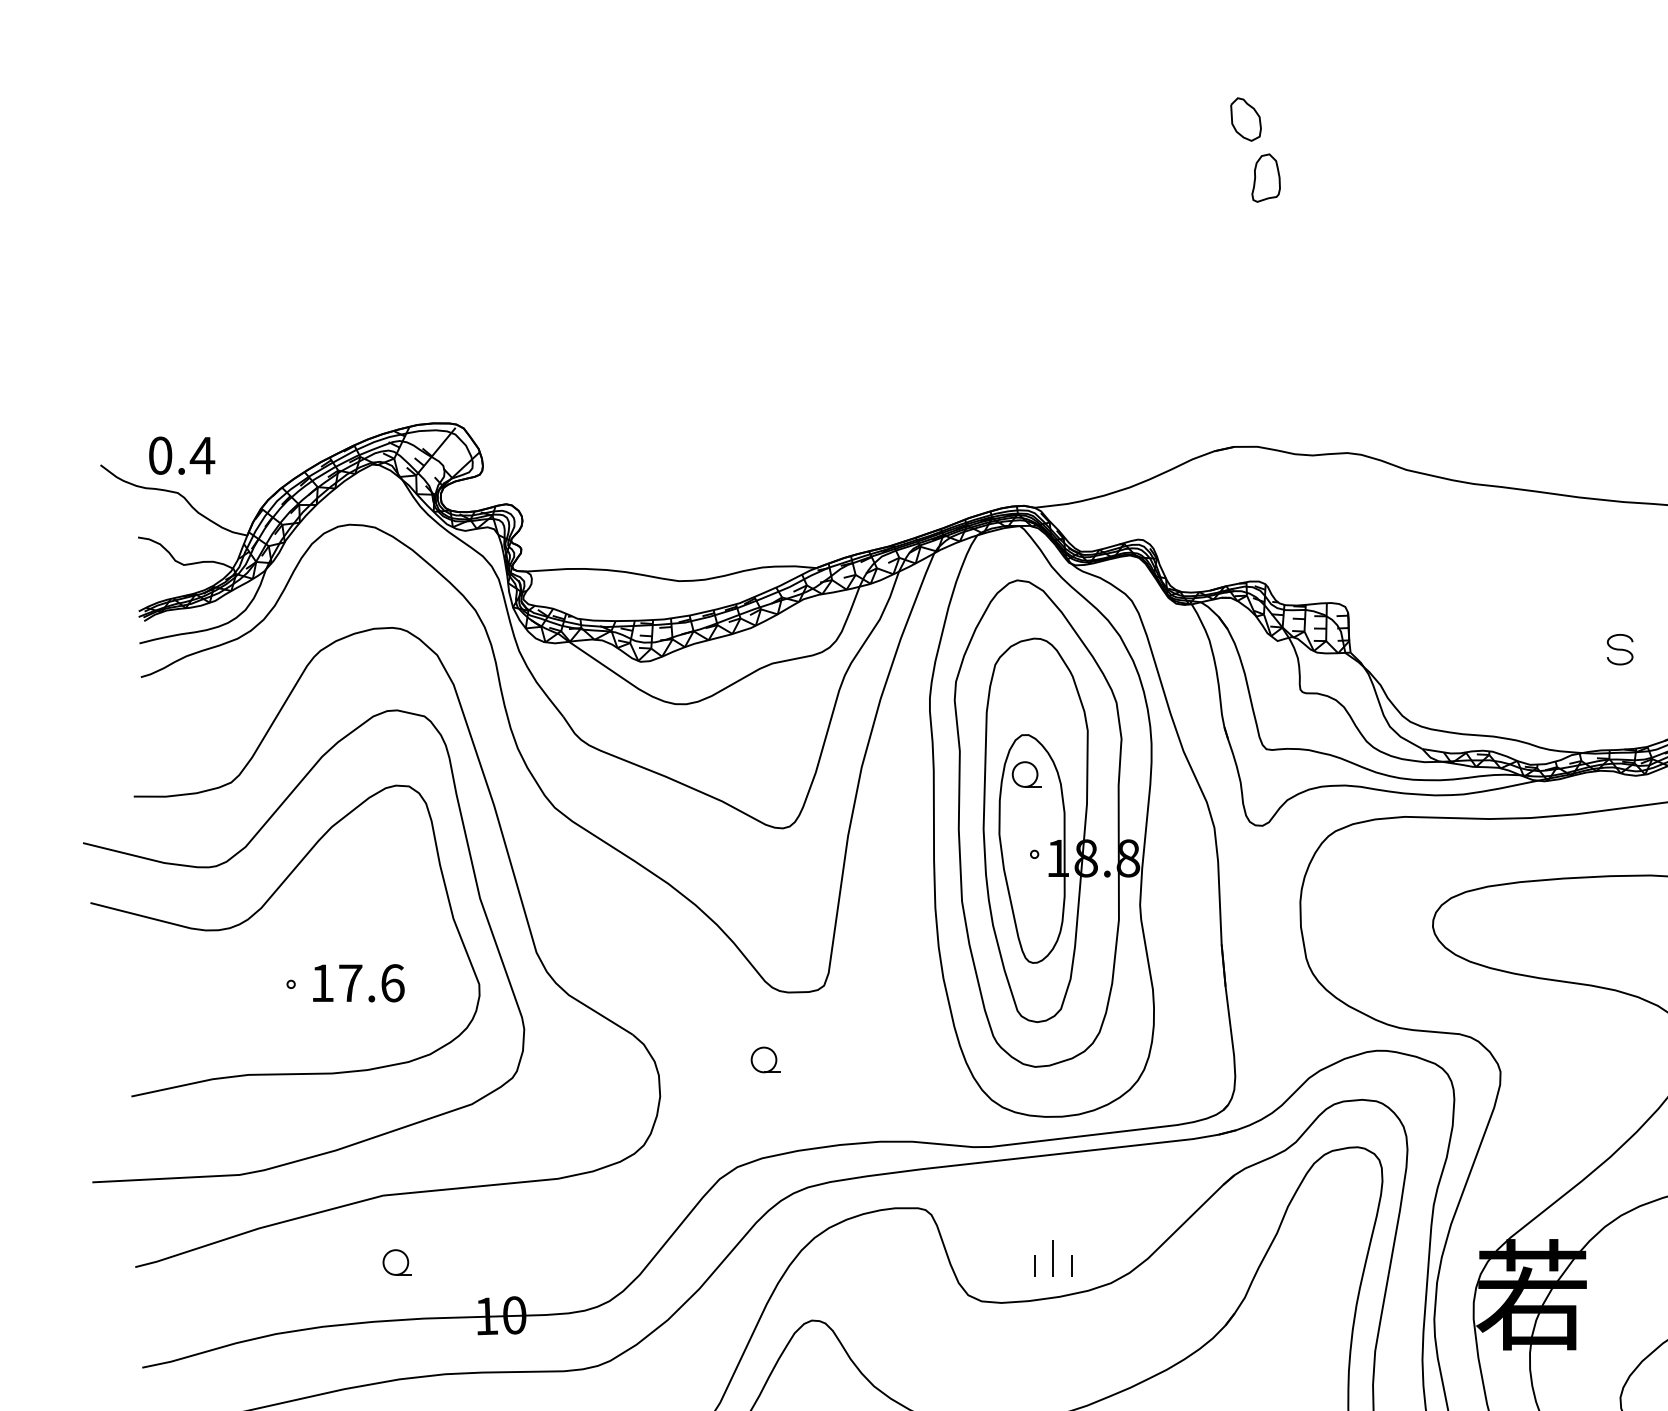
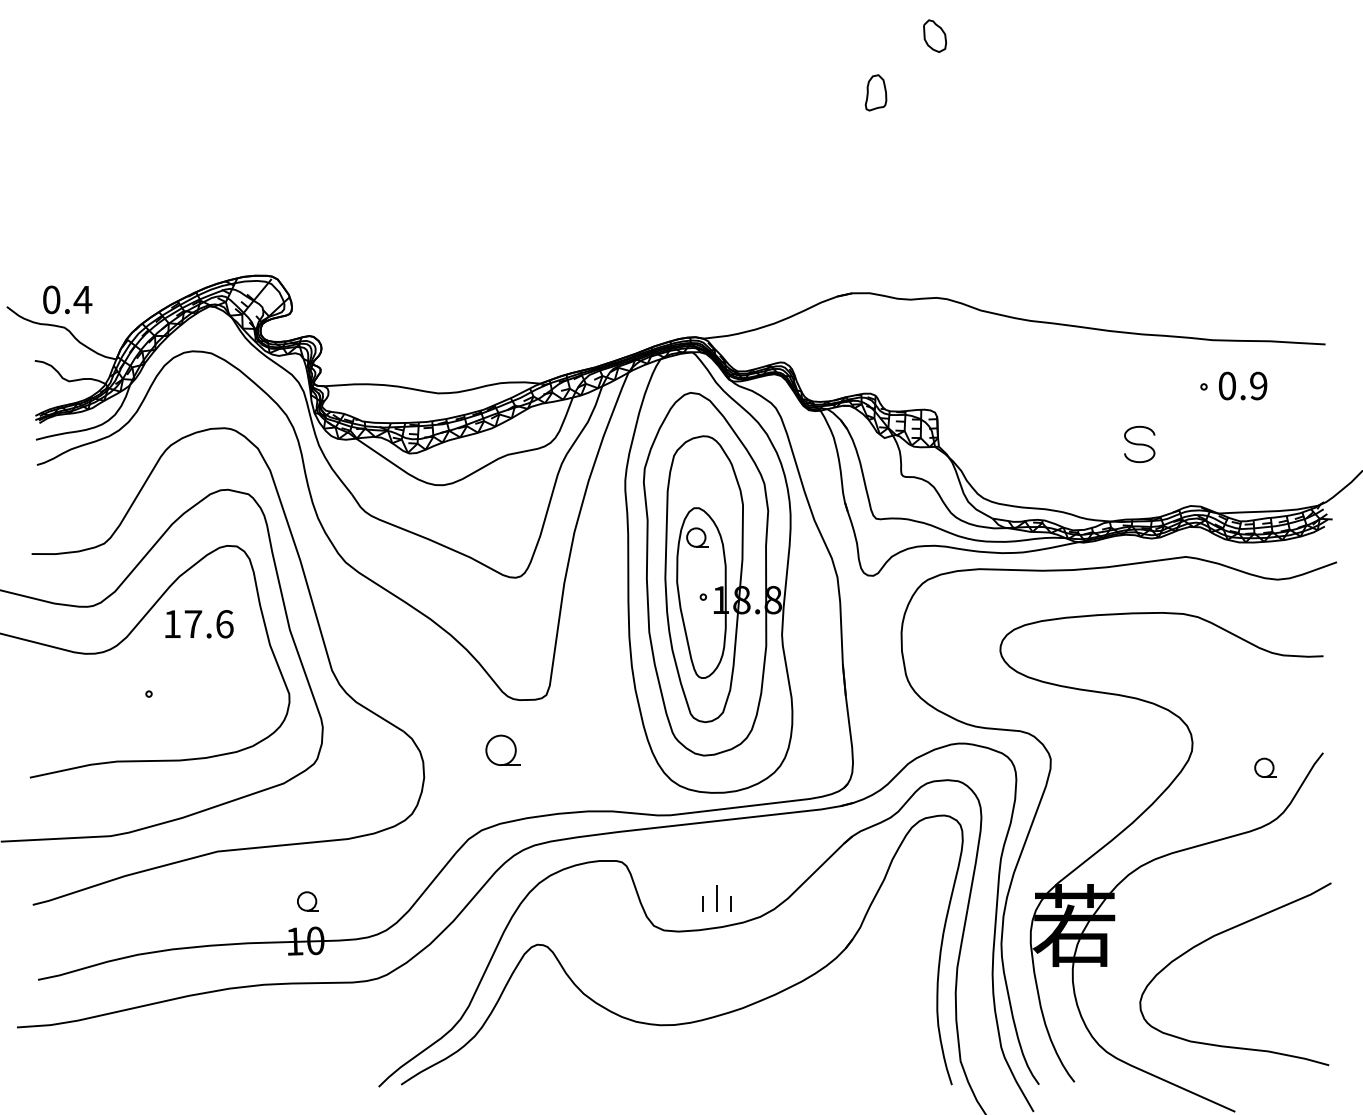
part: (1245, 118) -> (934, 35), moved
part: (1620, 649) -> (1140, 444), size x1.6
text: (358, 983) -> (199, 624), moved
part: (765, 1060) -> (502, 750), size x1.6
part: (396, 1262) -> (307, 901), moved

